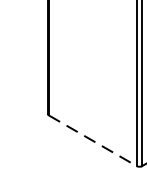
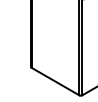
line: (92, 140) -> (55, 81), dashed -> solid

